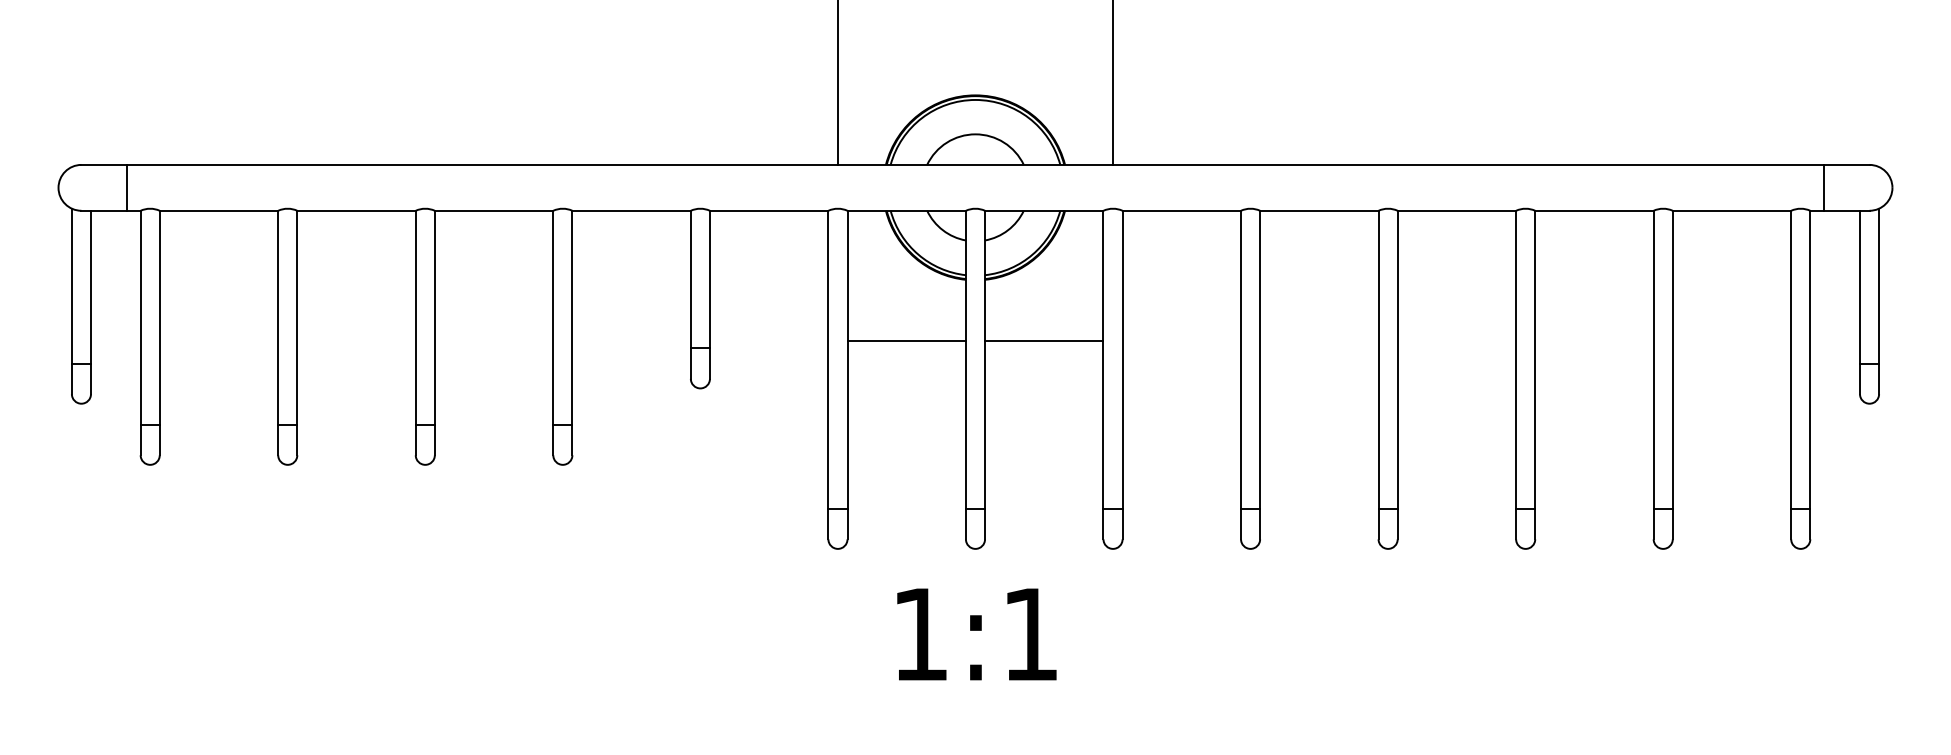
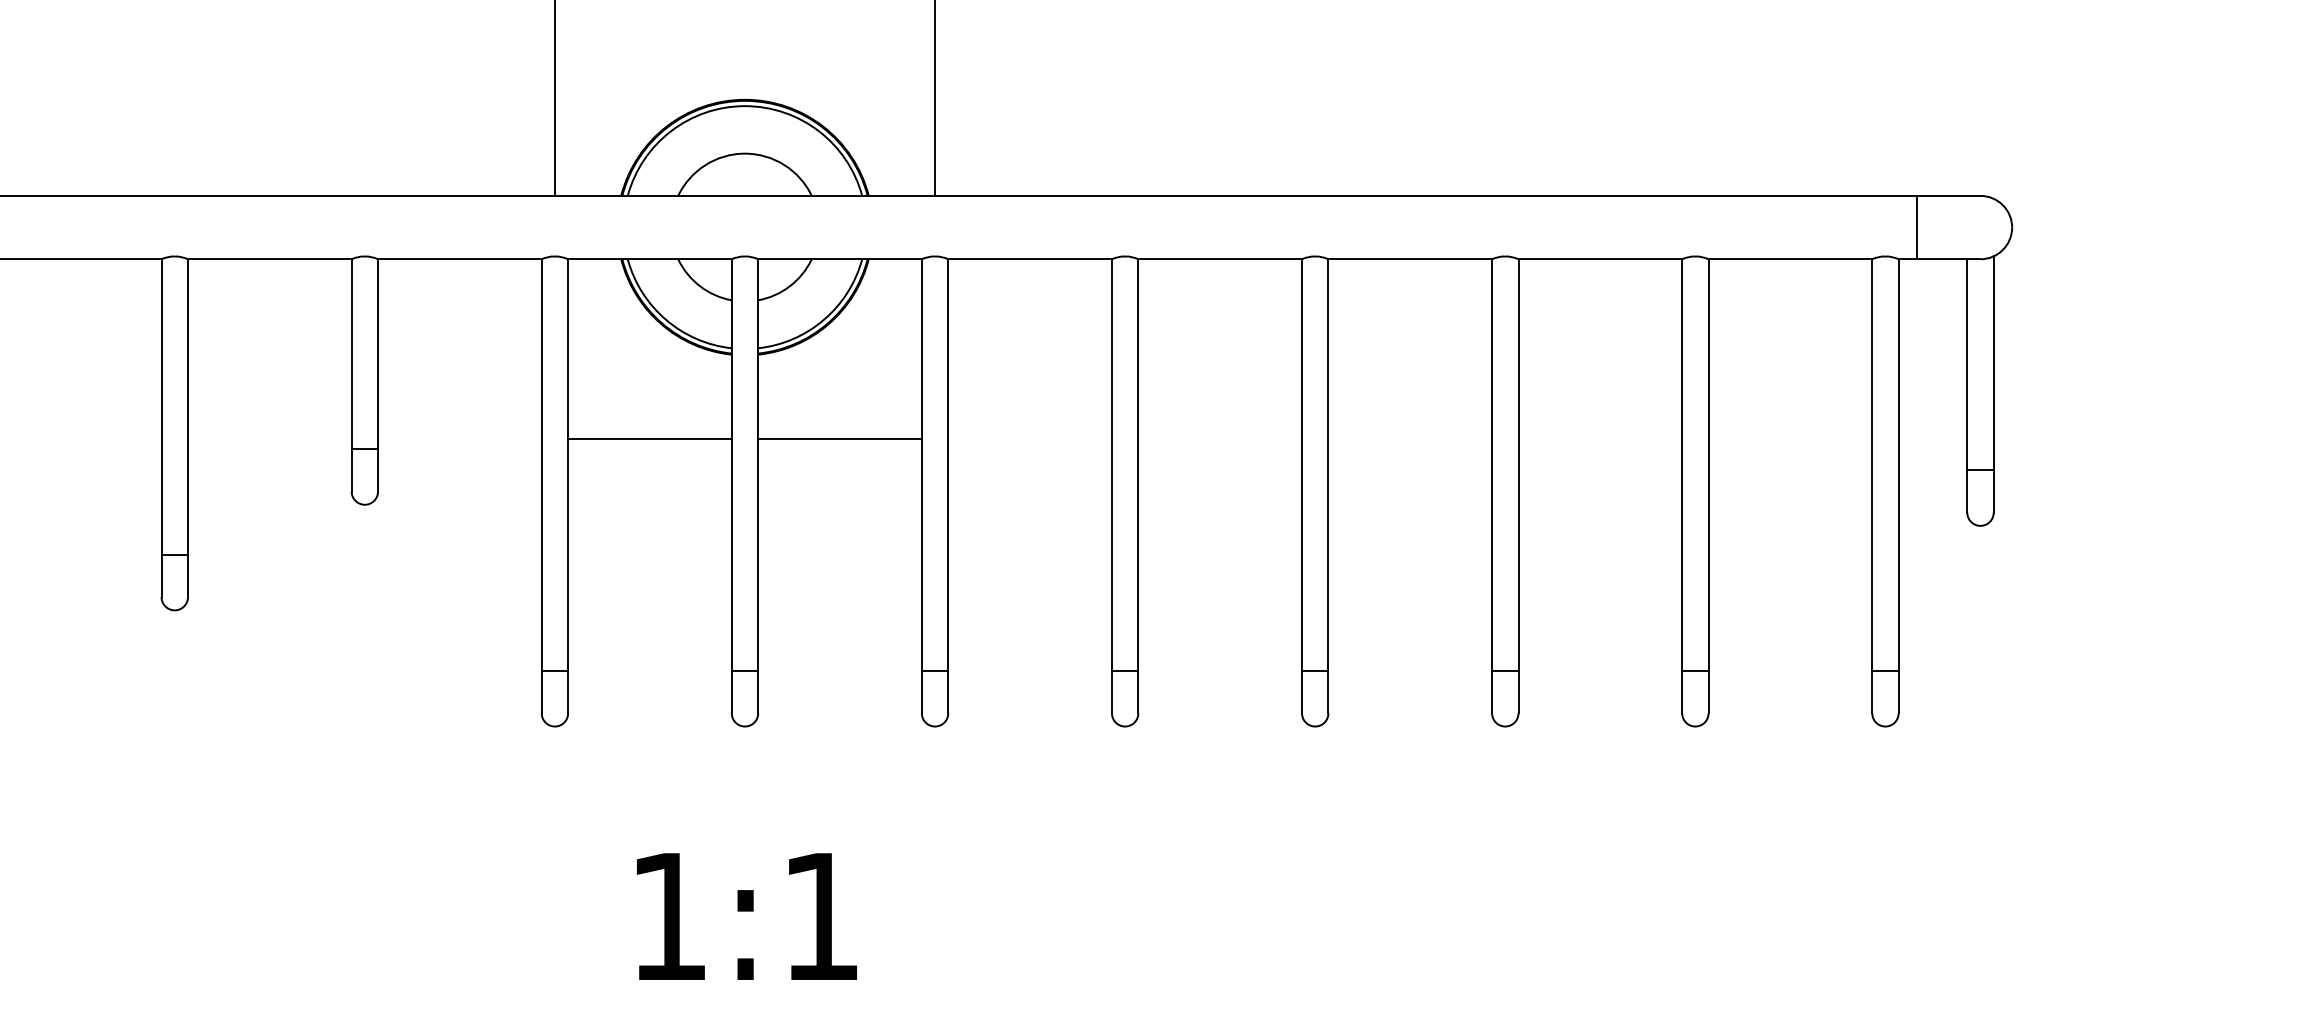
text: (976, 634) -> (746, 916), moved

